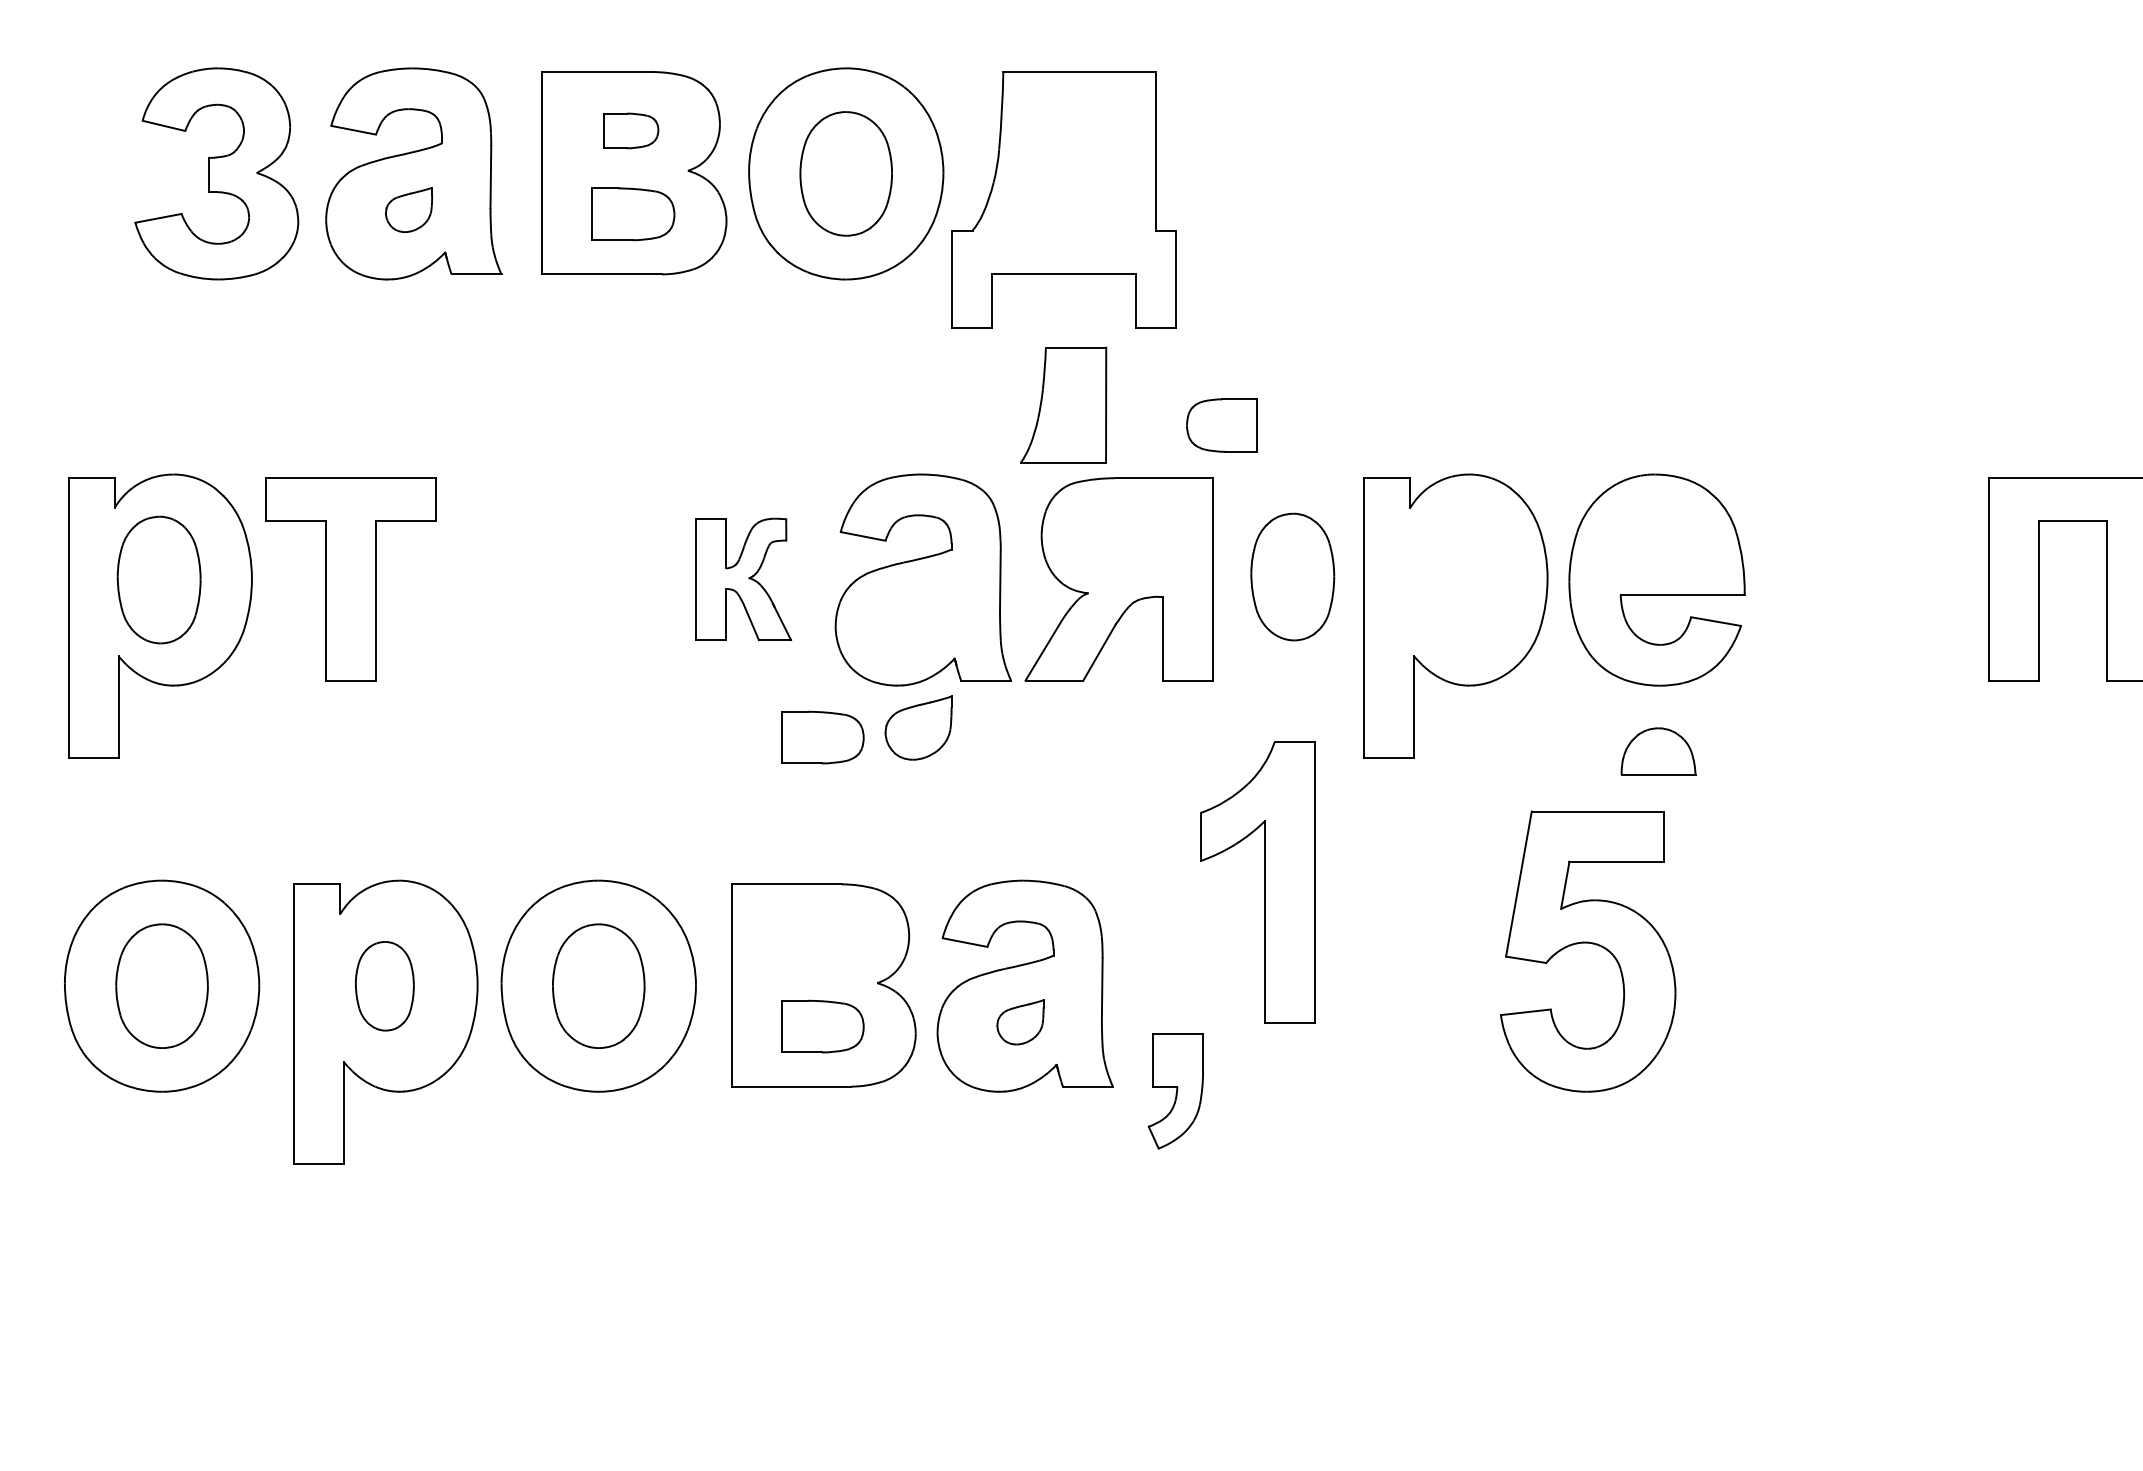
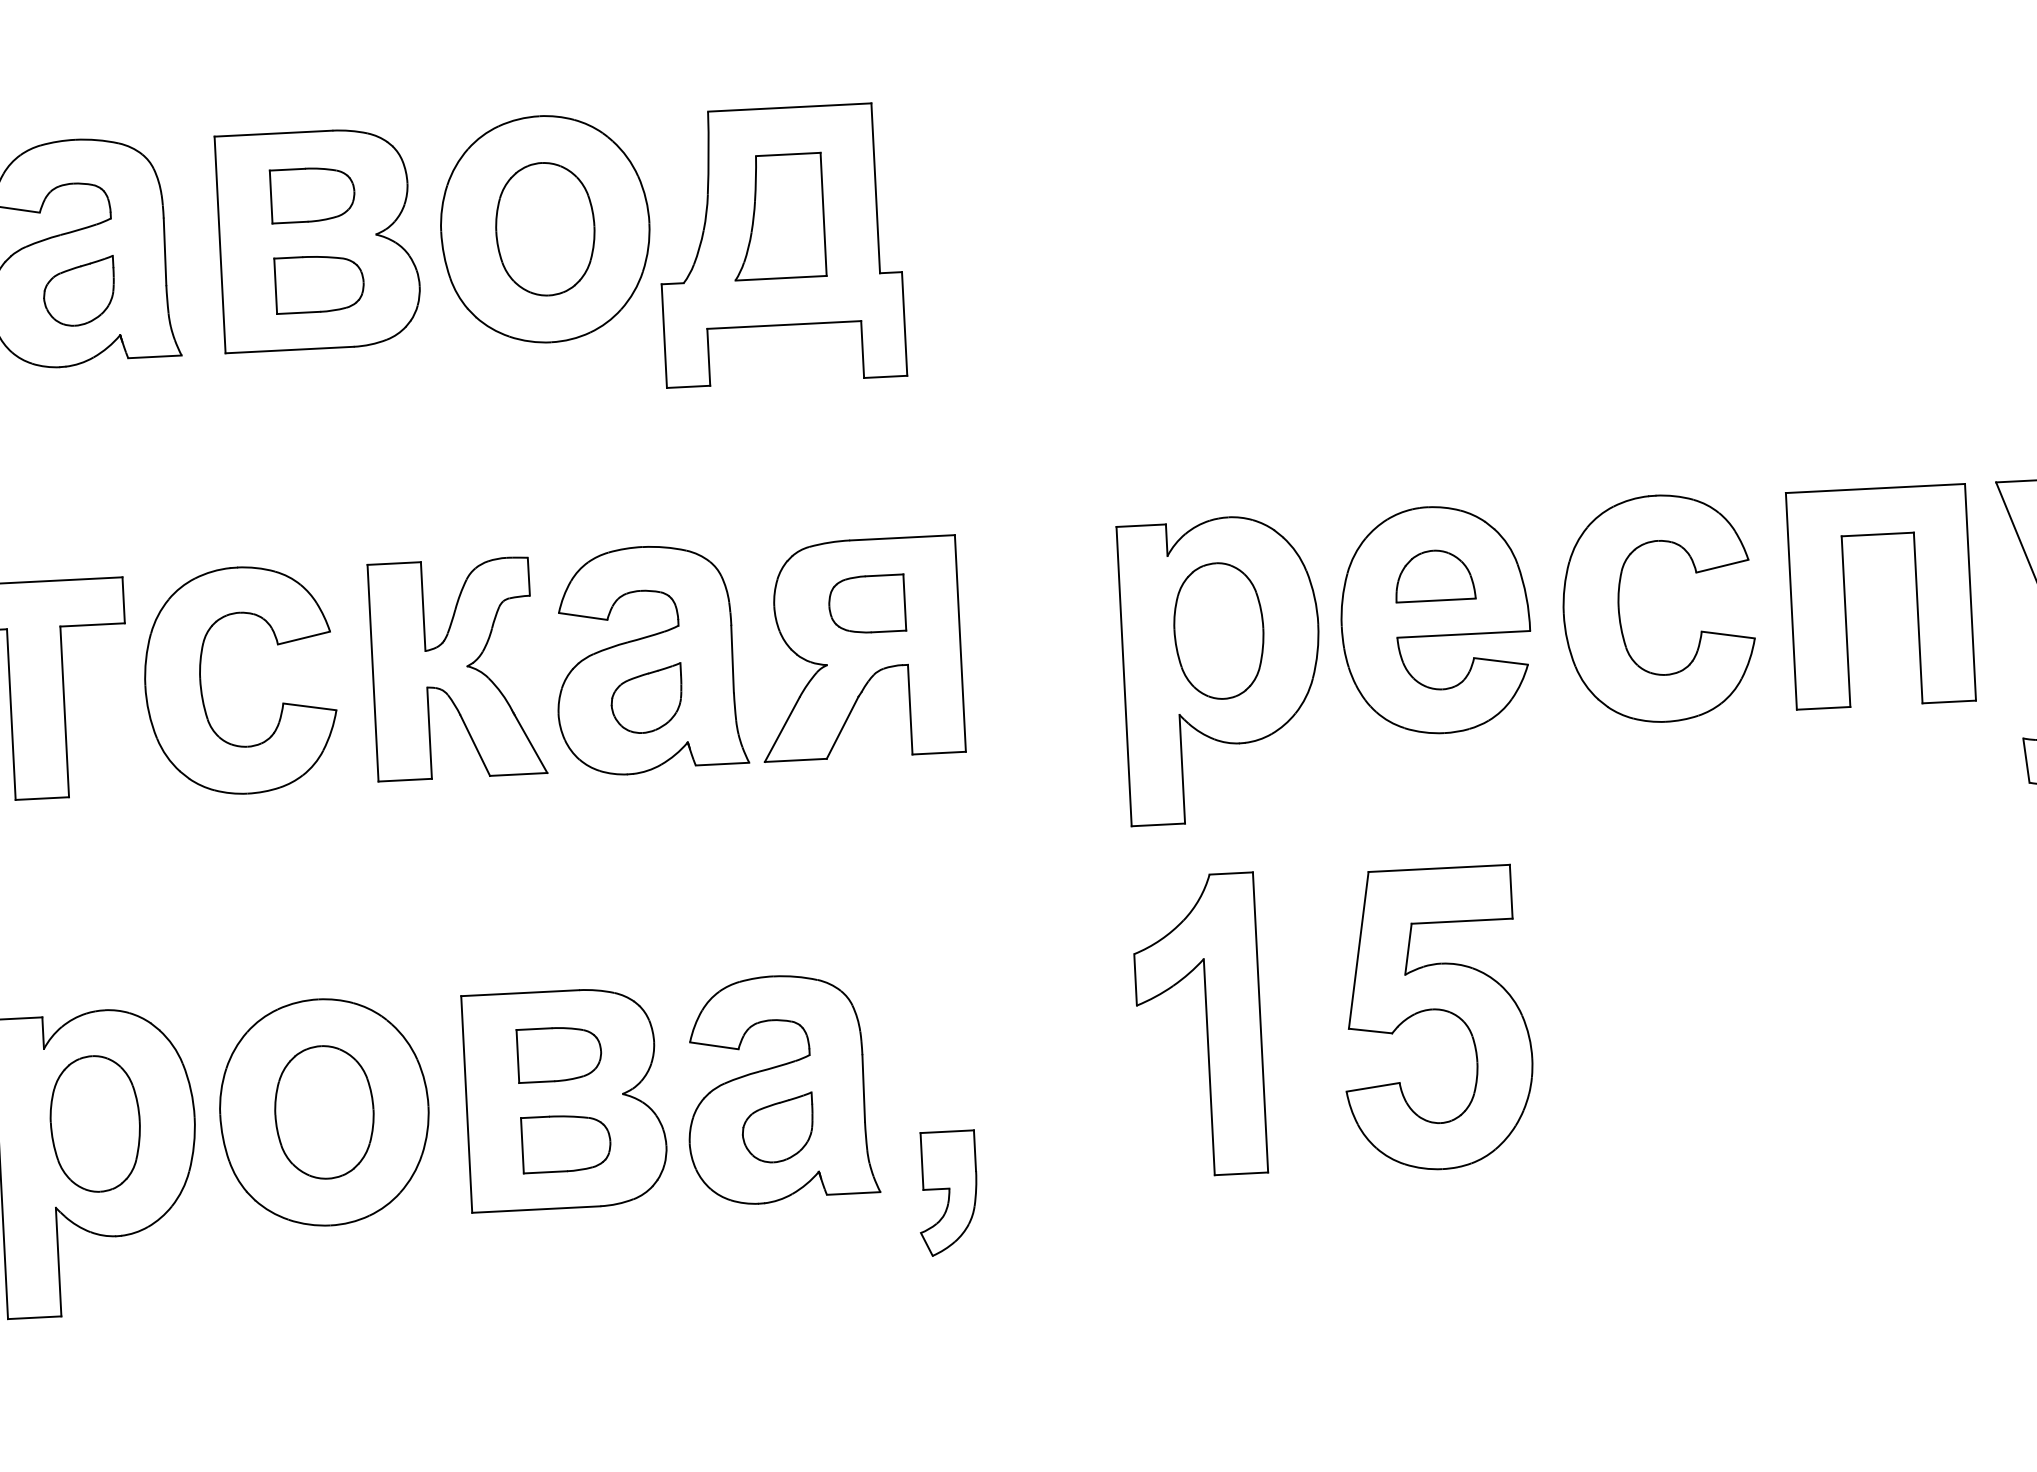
part: (630, 130) -> (312, 194), size x1.43
part: (408, 209) -> (78, 291), size x1.43
part: (1063, 404) -> (777, 215), moved
part: (1221, 425) -> (866, 604), moved
part: (1292, 576) -> (1218, 630), moved
part: (504, 579) -> (201, 682), added
part: (743, 579) -> (457, 669), size x1.67
part: (1829, 579) -> (1620, 610), added
part: (918, 727) -> (646, 698), moved
part: (822, 737) -> (550, 833), removed
part: (1658, 751) -> (1434, 575), moved
part: (1264, 882) -> (1206, 1025), moved
part: (820, 942) -> (559, 1053), added
part: (1588, 943) -> (1436, 1010), moved
part: (384, 986) -> (95, 1124), size x1.43
part: (1020, 1022) -> (777, 1128), size x1.43

